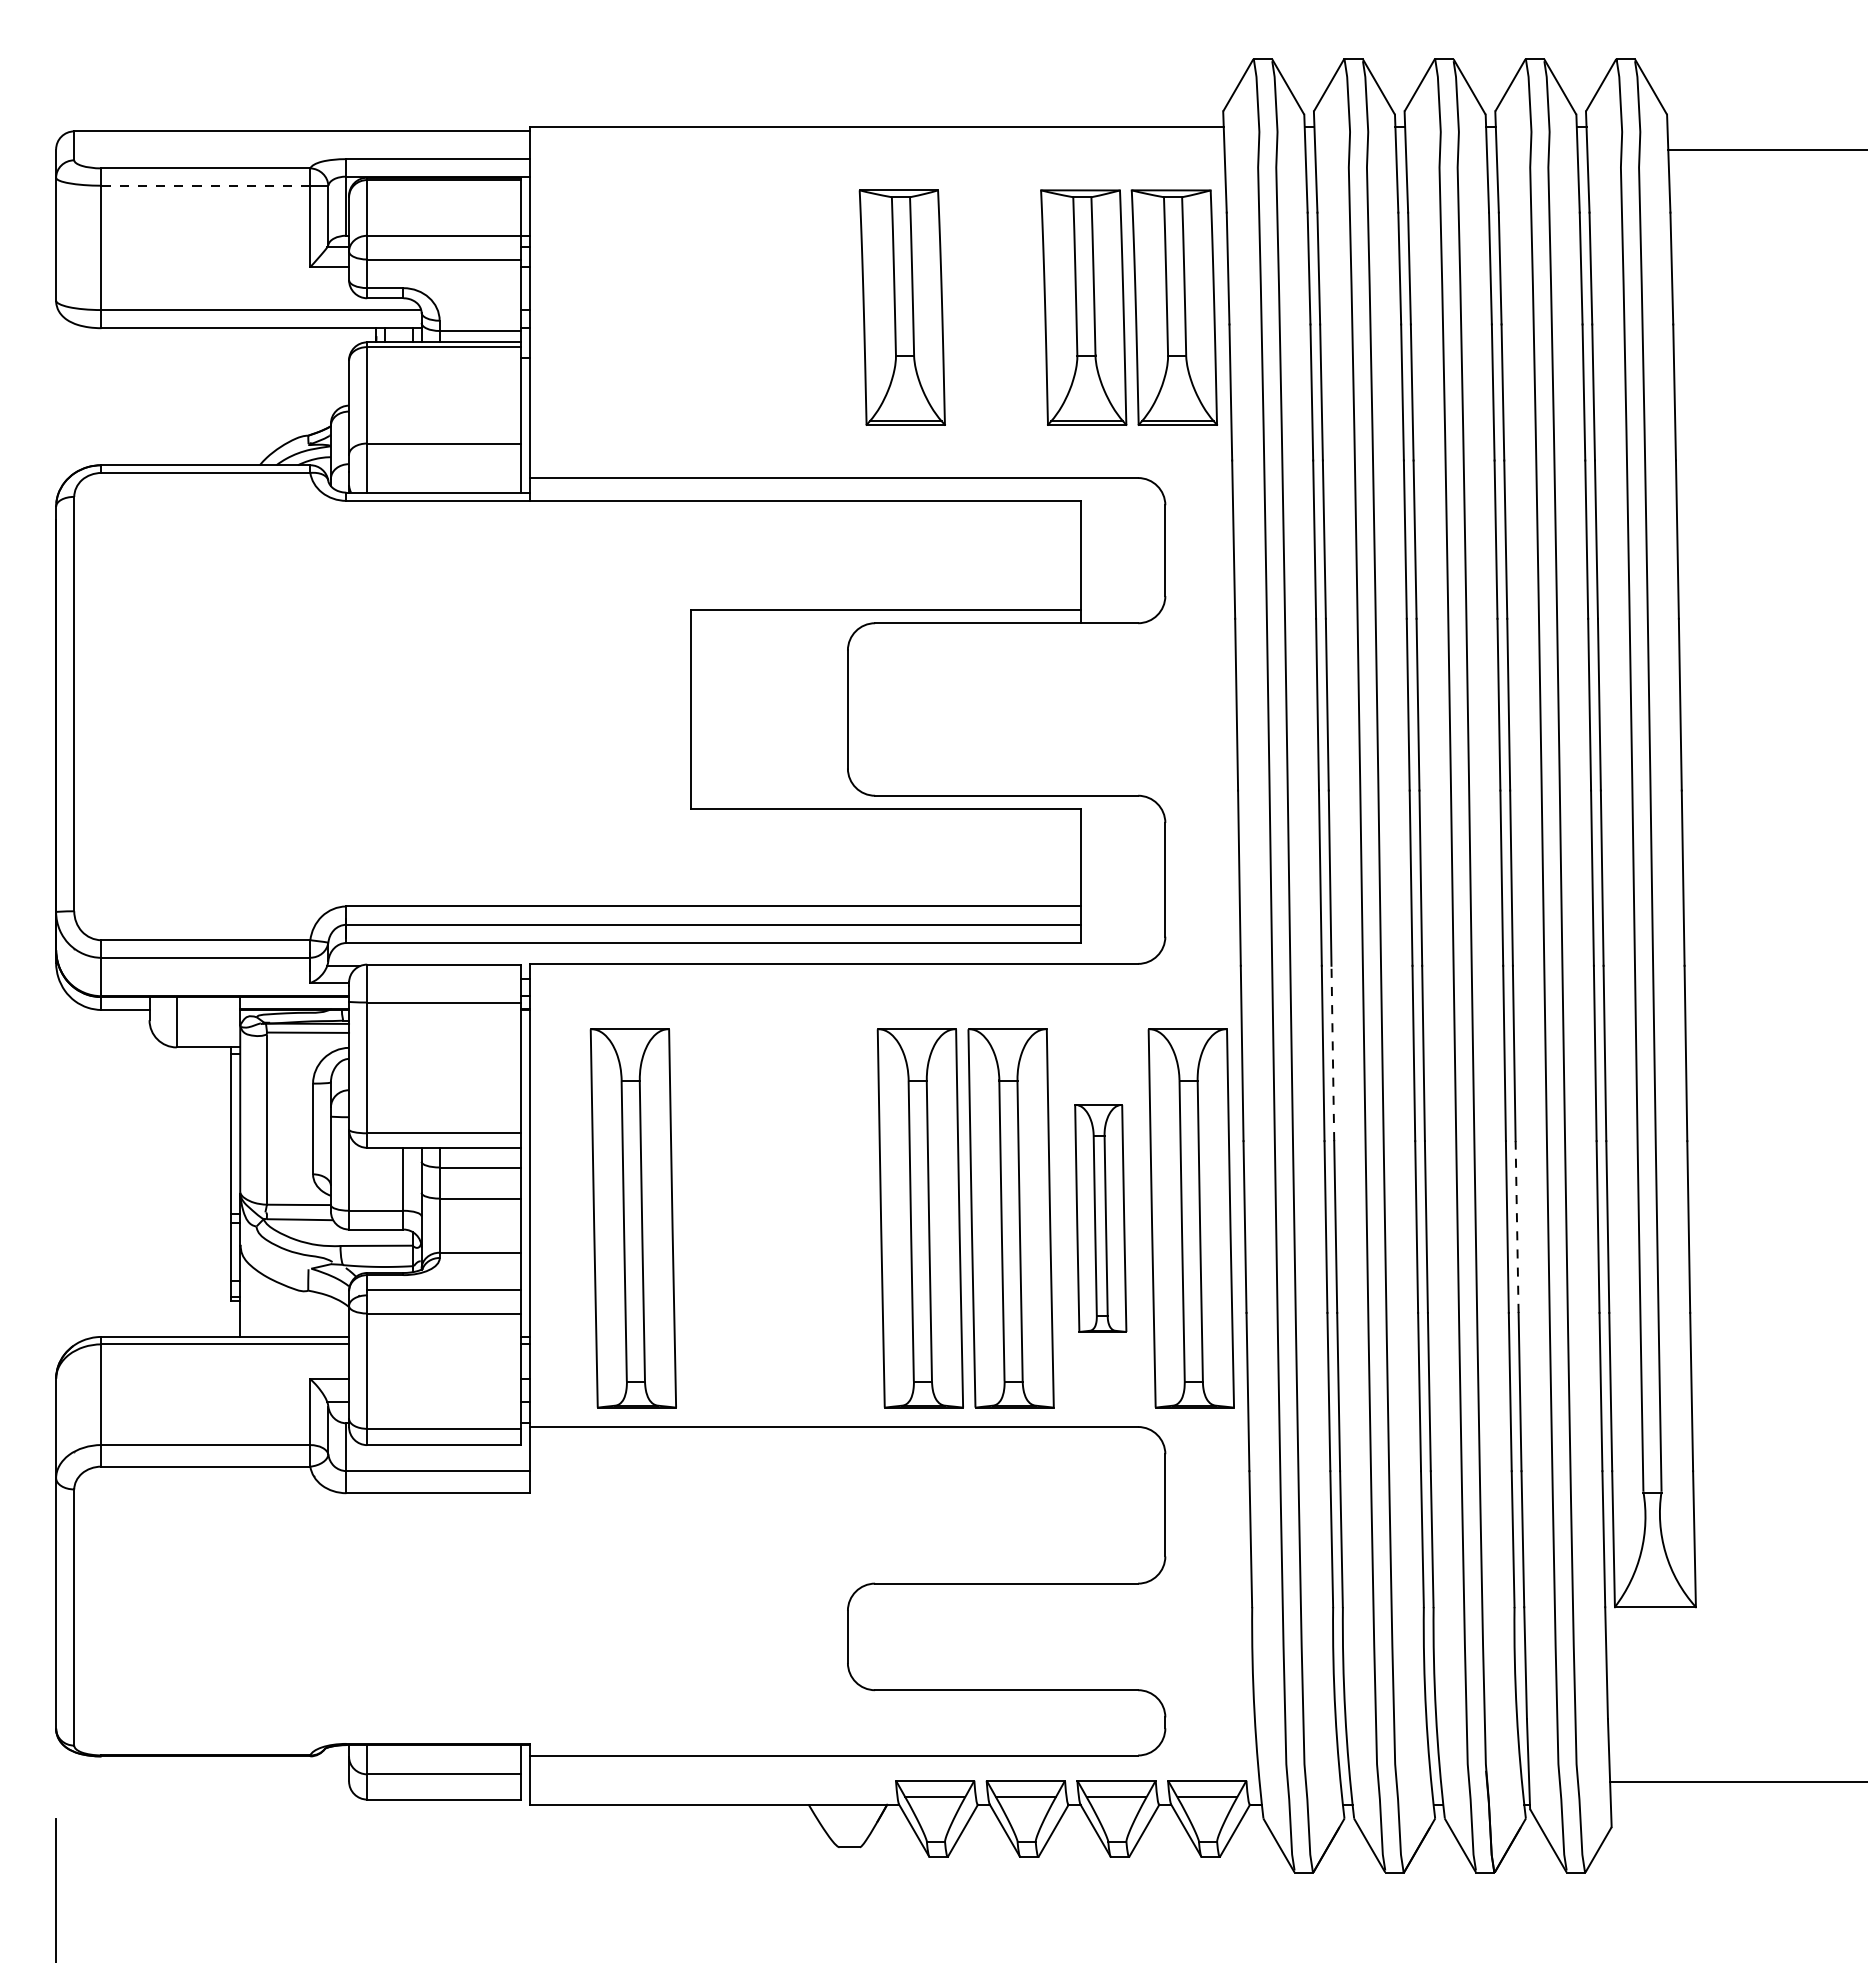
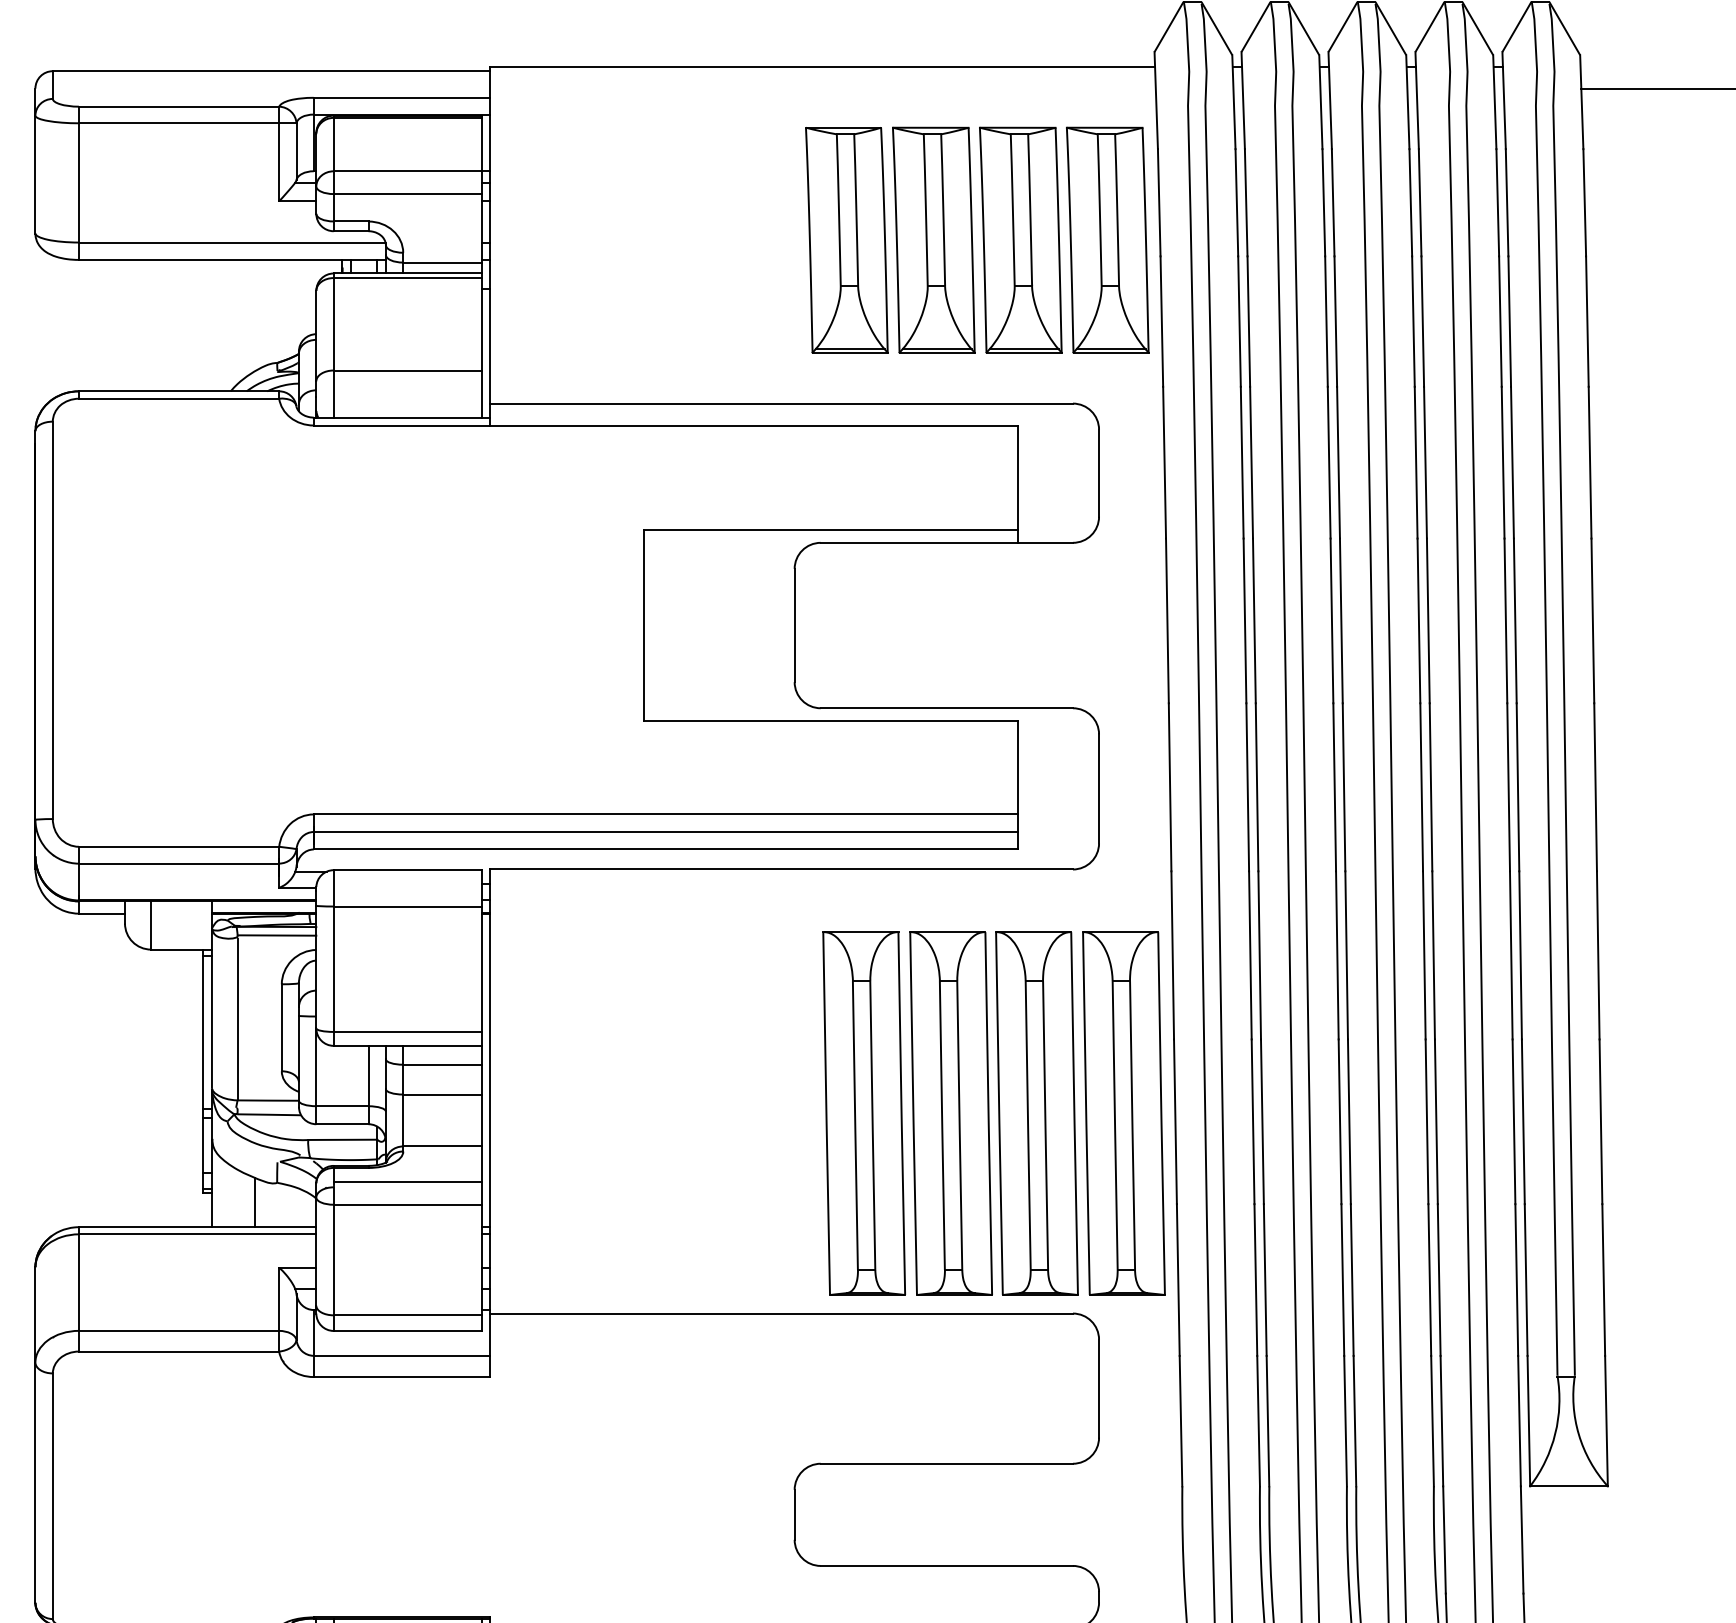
line: (205, 185) -> (178, 123), dashed -> solid
part: (992, 307) -> (933, 240), added
line: (1332, 1053) -> (1259, 955), dashed -> solid
part: (632, 1218) -> (588, 1113), removed
part: (1100, 1218) -> (1036, 1113), size x1.67
line: (1517, 1227) -> (1436, 1122), dashed -> solid
line: (285, 1310) -> (255, 1201), added

